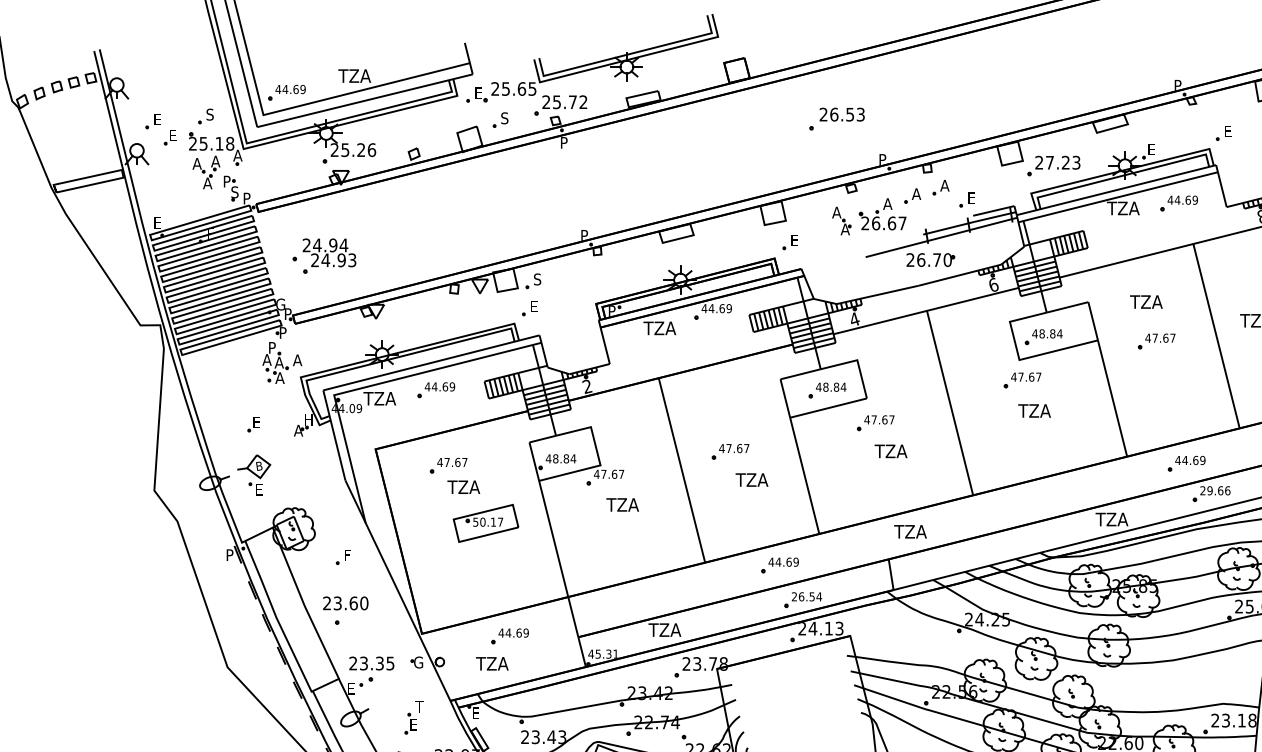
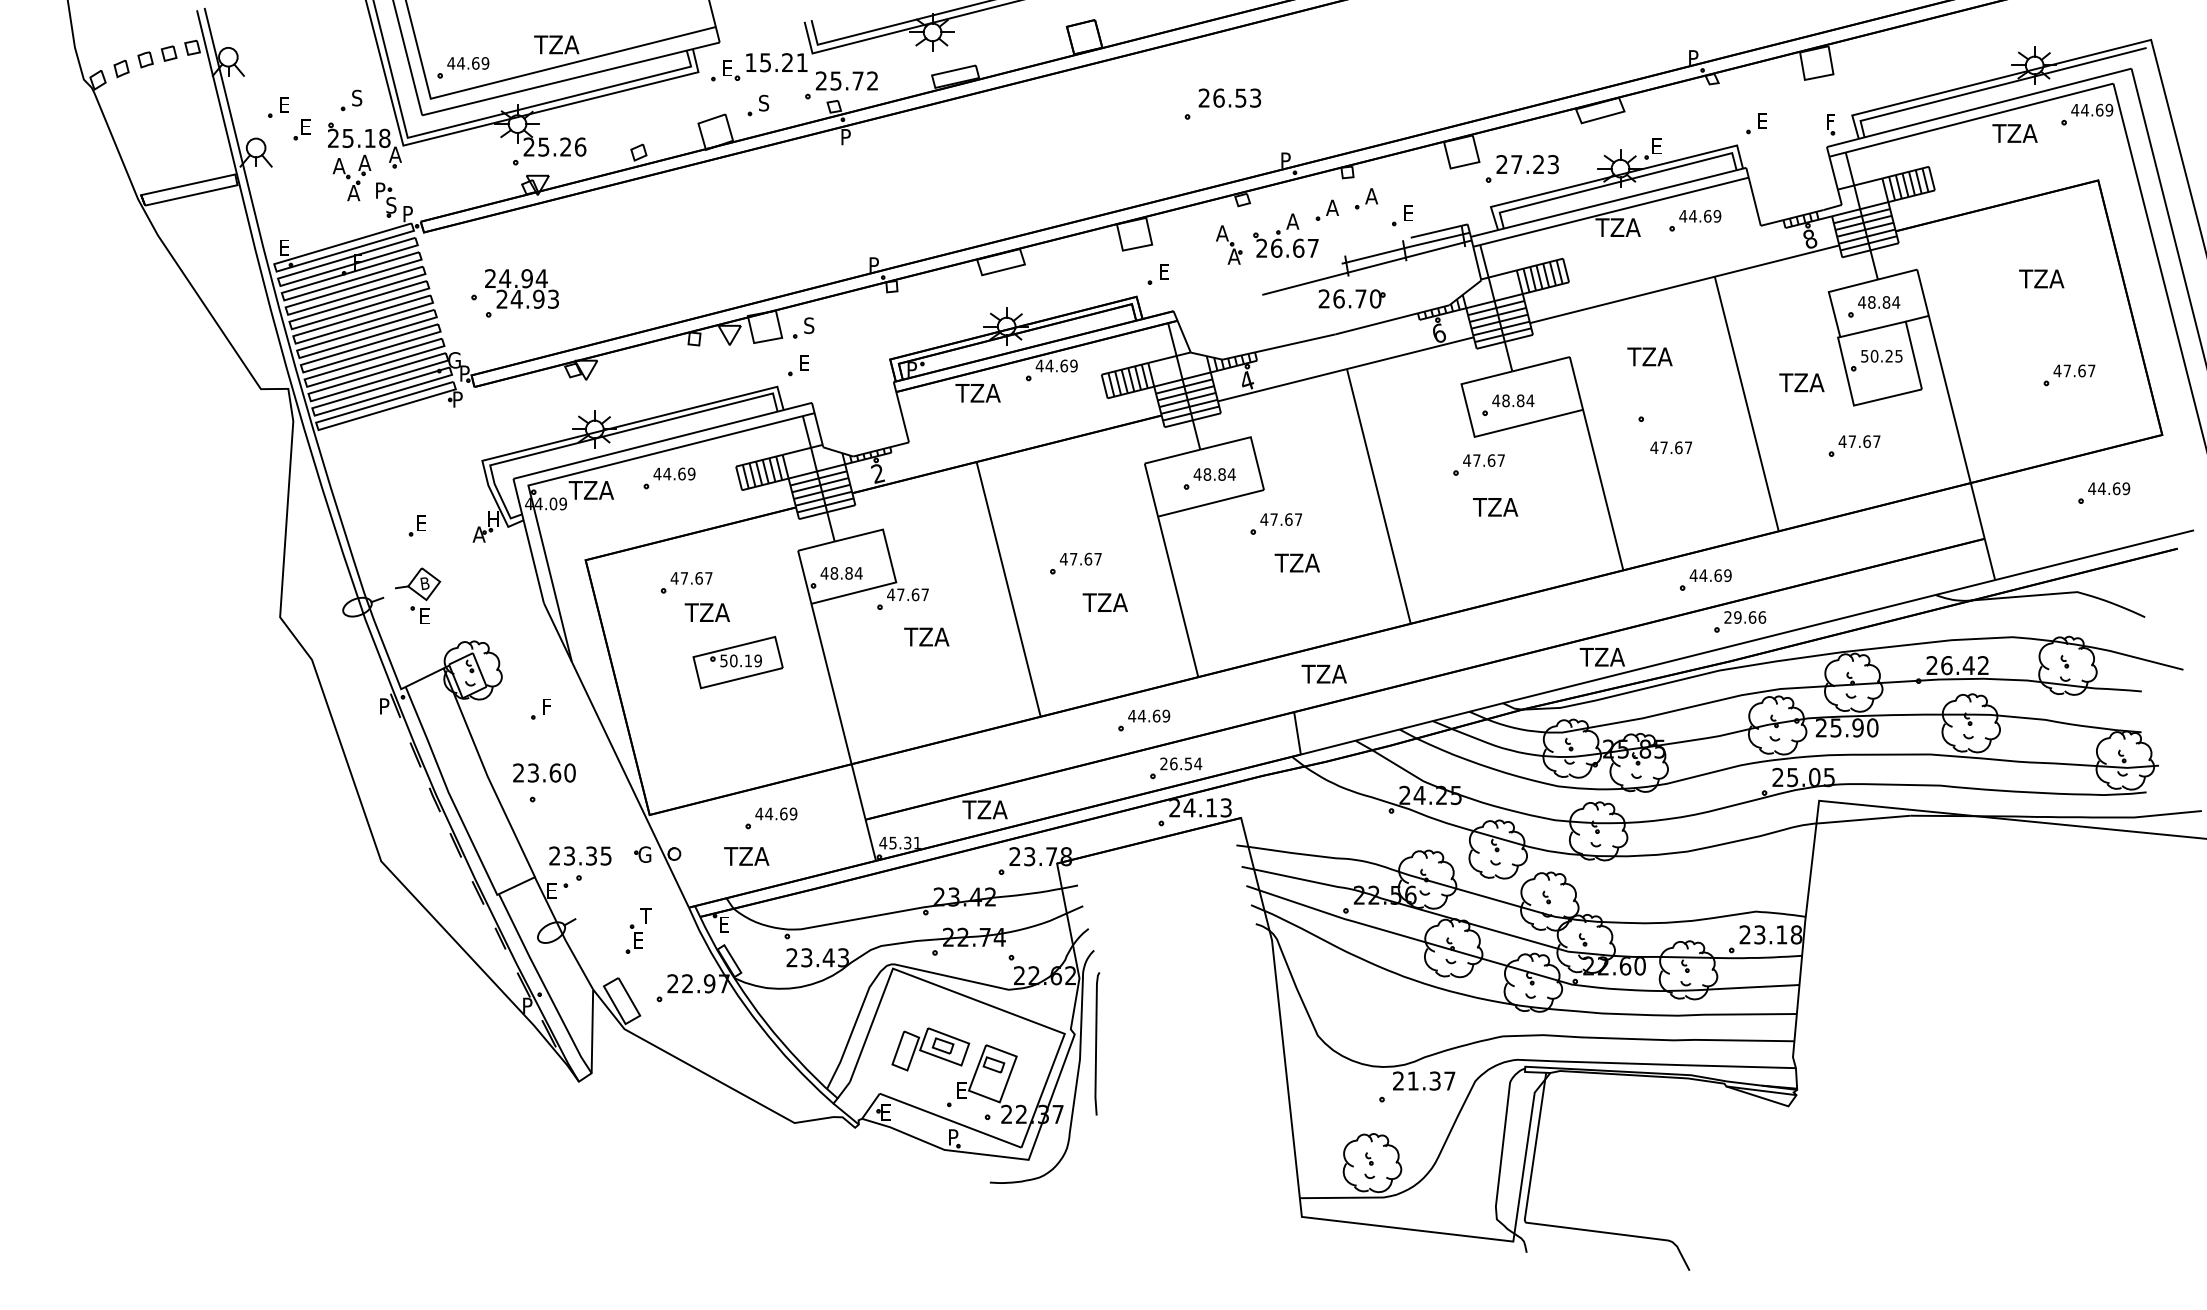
text: (513, 88) -> (776, 62), 25.65 -> 15.21
text: (1160, 337) -> (1671, 447), moved
part: (282, 362) -> (456, 440), removed
text: (500, 521) -> (757, 660), 50.17 -> 50.19

